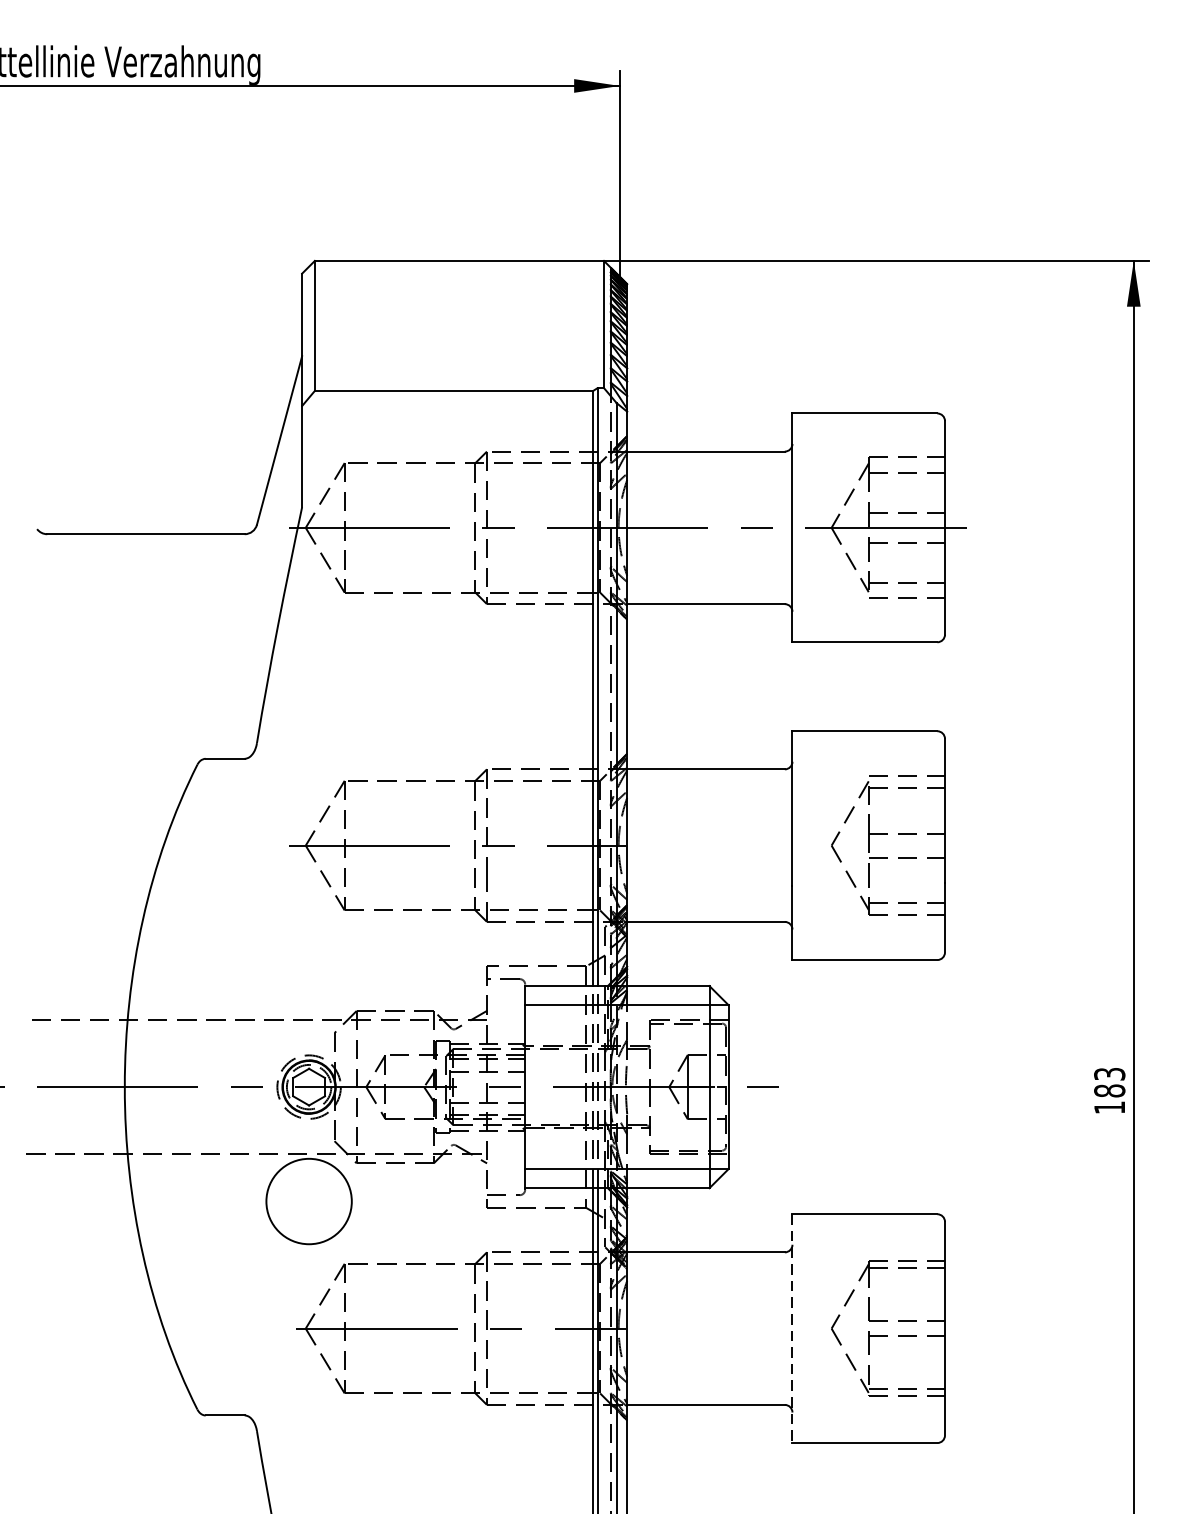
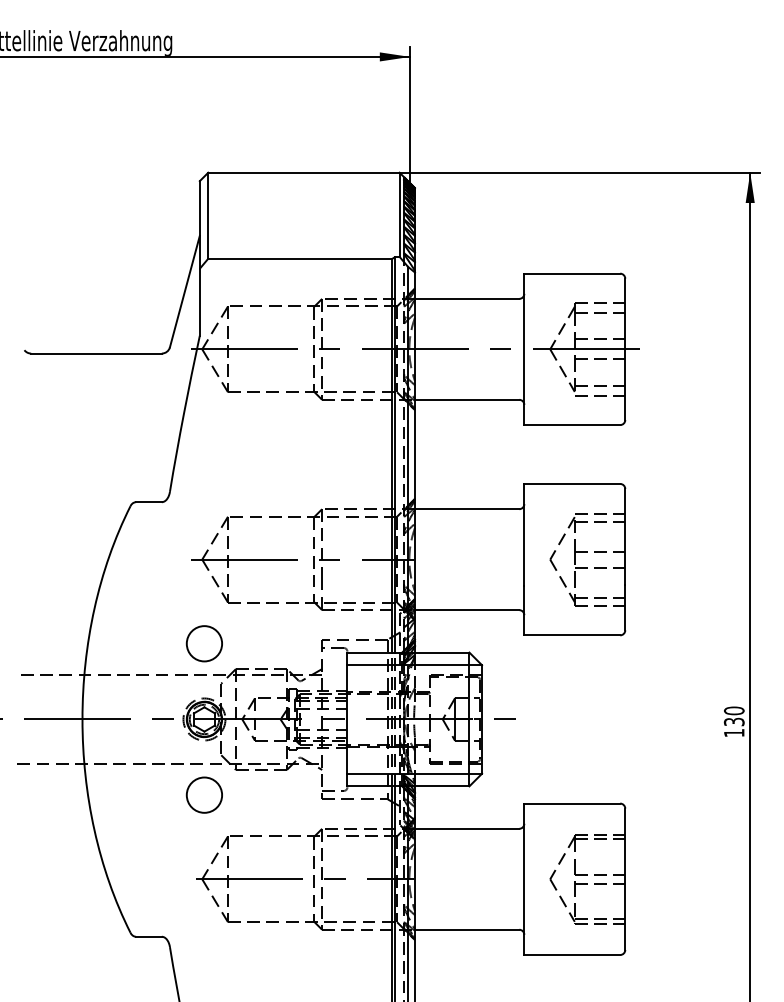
circle: (307, 972) -> (203, 643), added
text: (1110, 1082) -> (734, 716), 183 -> 130
circle: (309, 1200) -> (204, 794), size x0.62
line: (792, 1328) -> (524, 879), dashed -> solid

